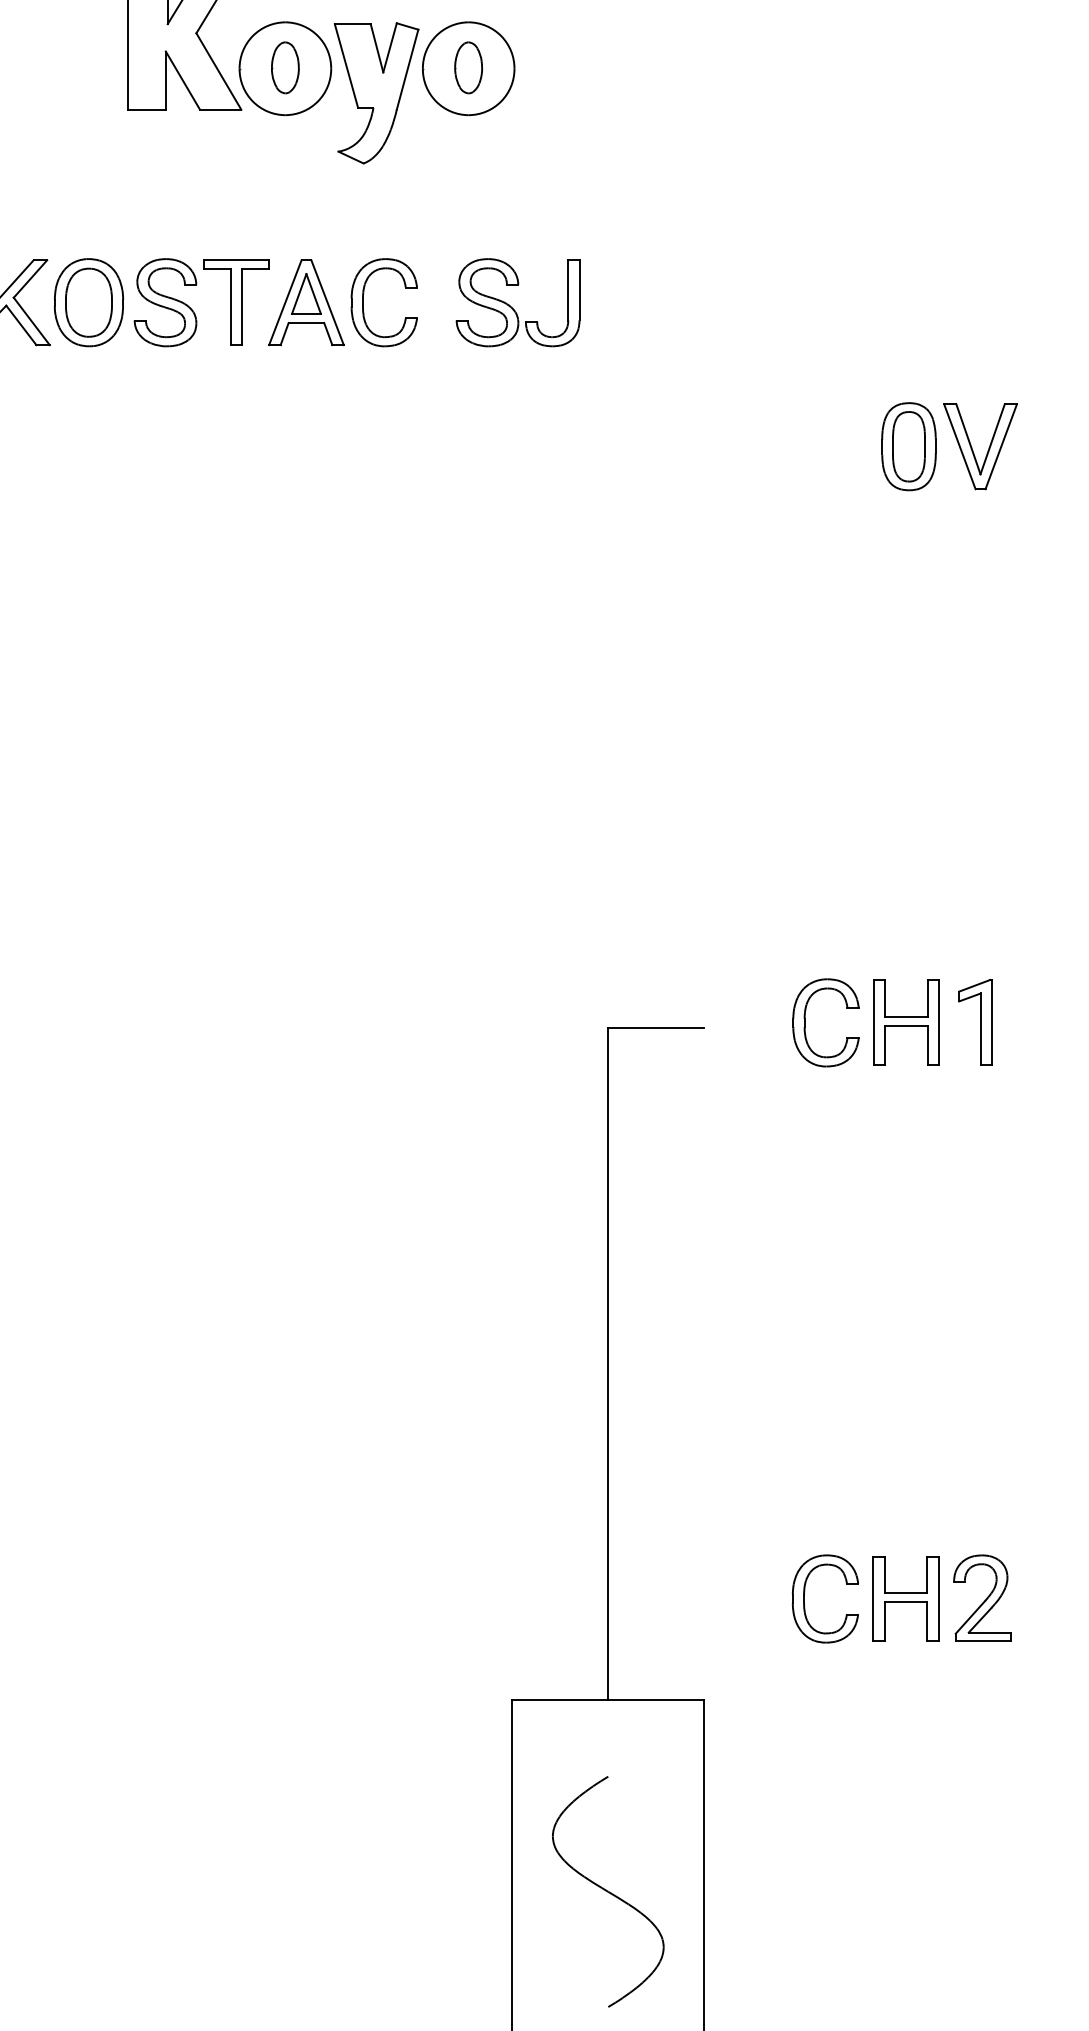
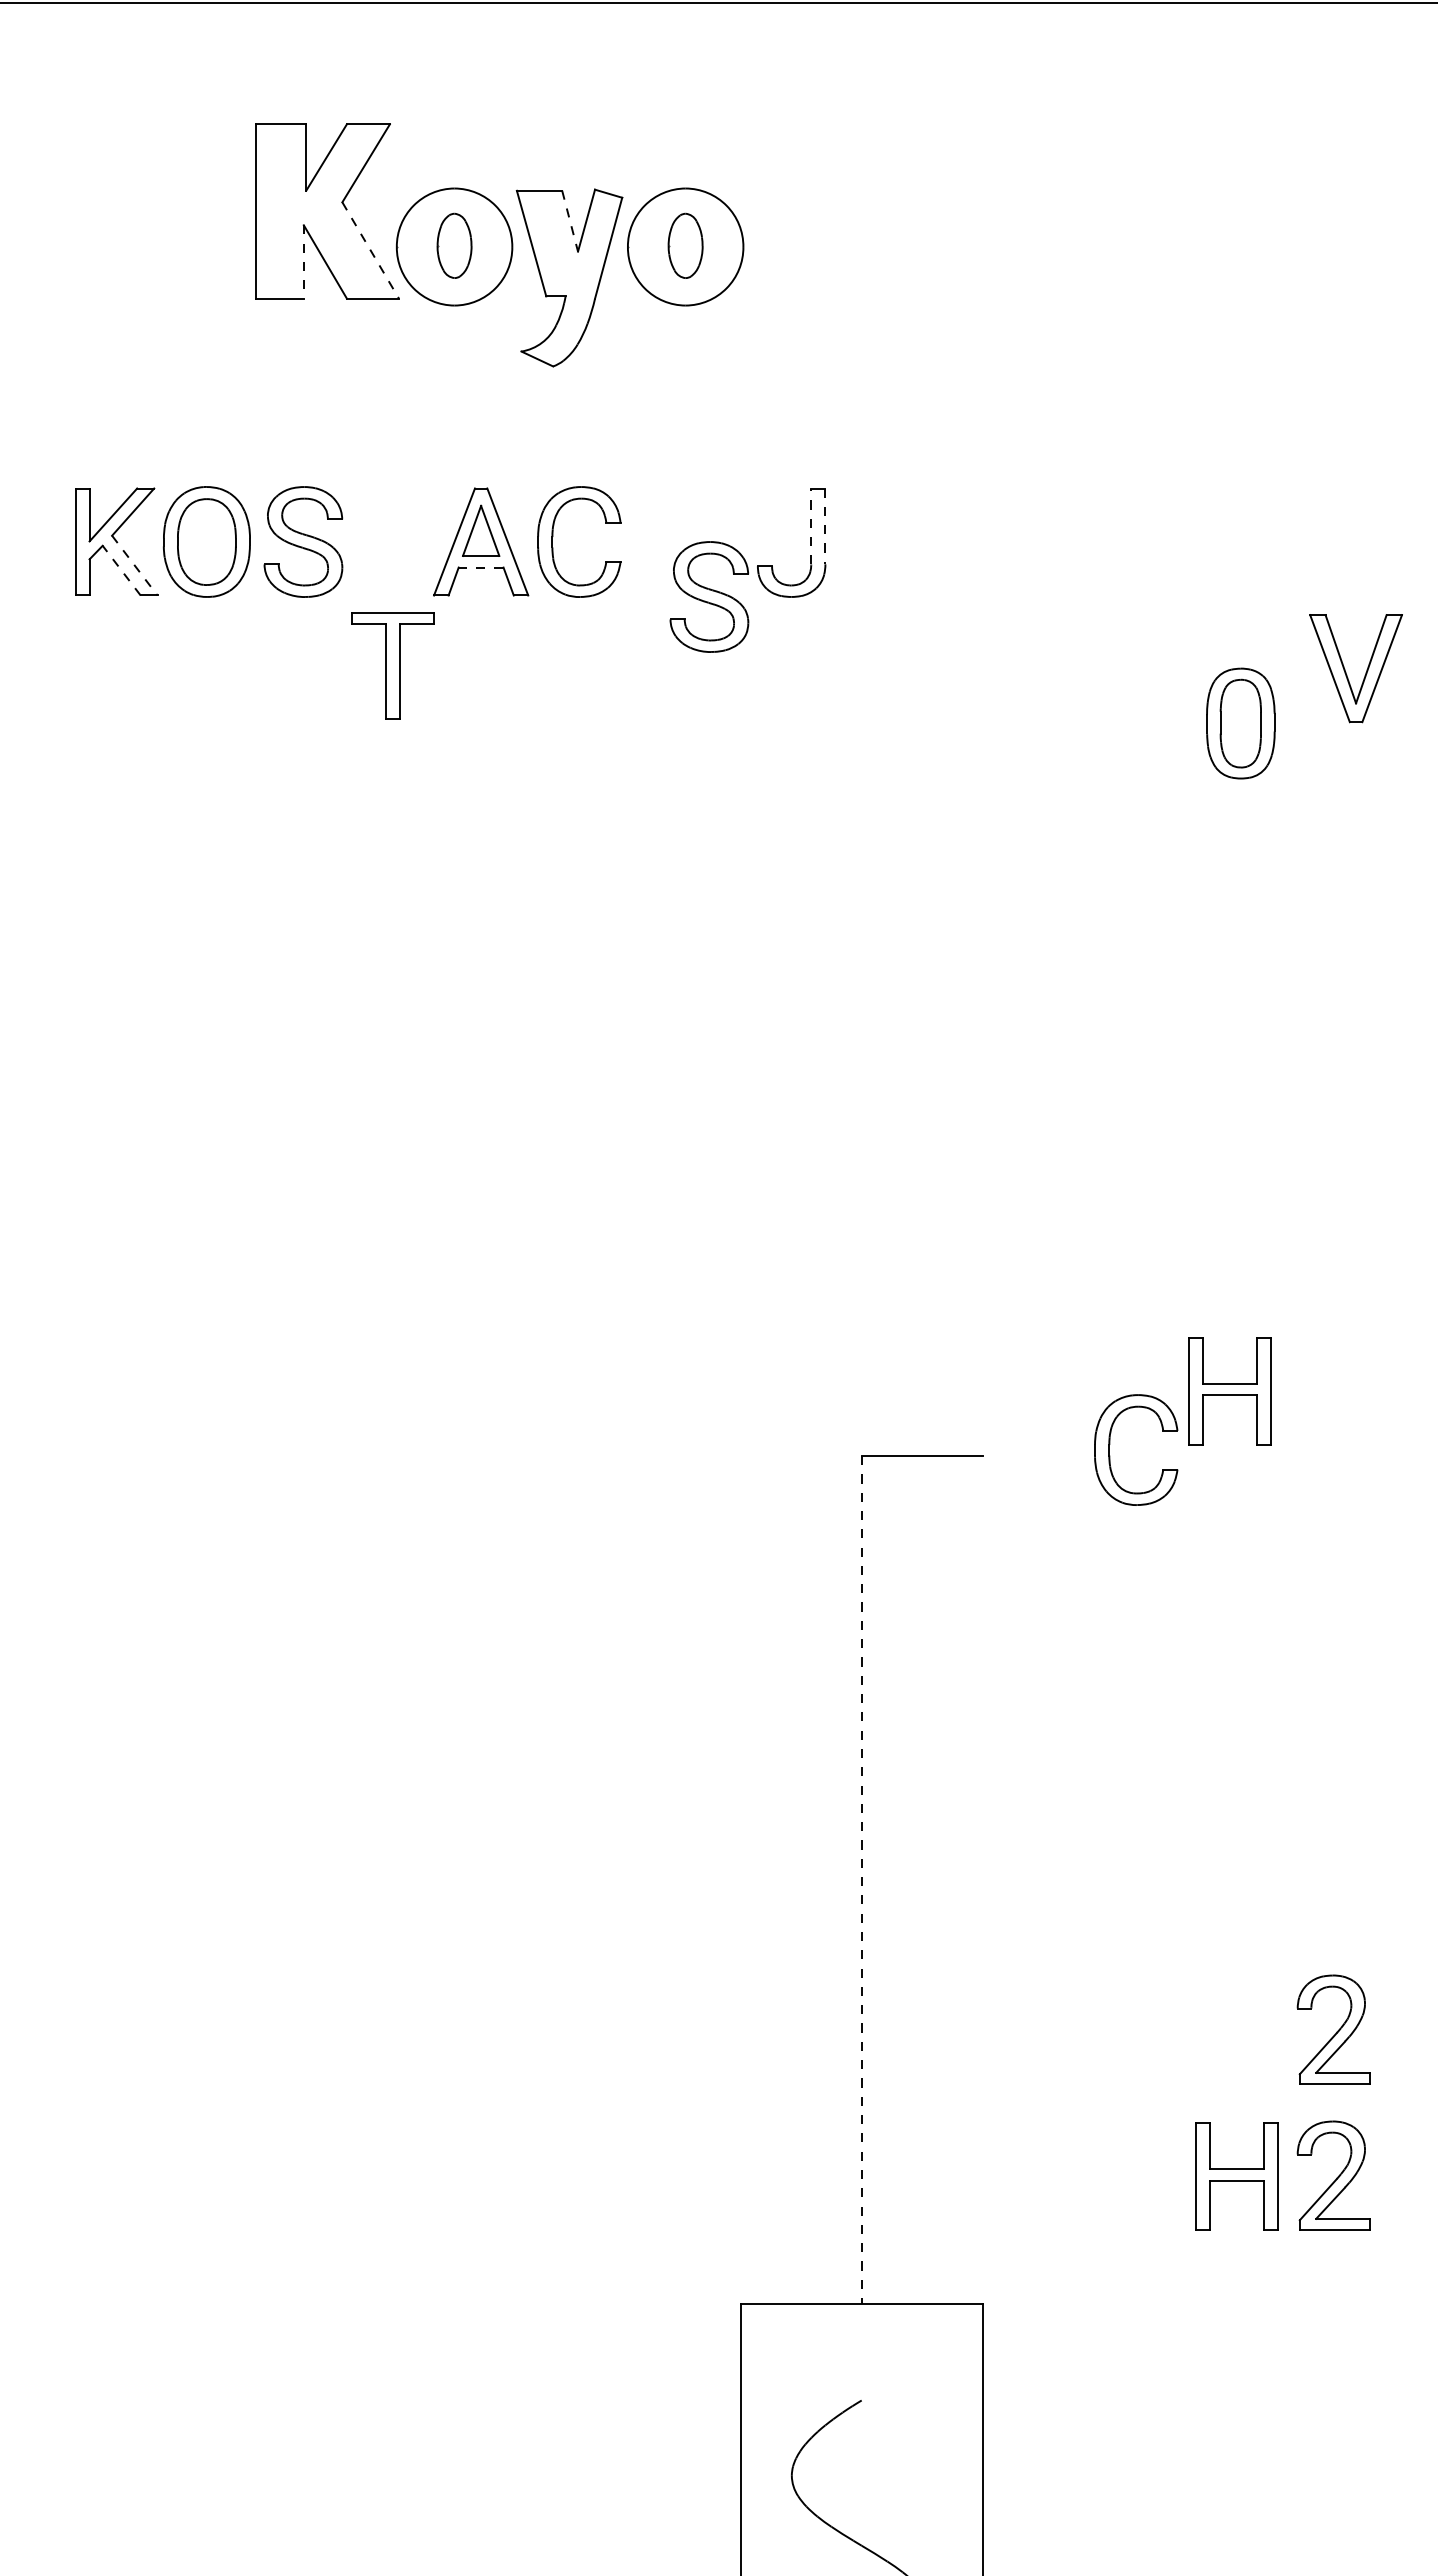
line: (377, 48) -> (570, 221), solid -> dashed
line: (218, 71) -> (370, 250), solid -> dashed
line: (165, 81) -> (303, 262), solid -> dashed
line: (568, 290) -> (811, 526), solid -> dashed
line: (579, 290) -> (825, 526), solid -> dashed
part: (236, 302) -> (392, 665), moved
part: (487, 302) -> (709, 596), moved
line: (31, 321) -> (134, 565), solid -> dashed
line: (305, 322) -> (480, 567), solid -> dashed
line: (21, 325) -> (121, 570), solid -> dashed
part: (972, 449) -> (1346, 672), moved
part: (980, 1022) -> (1331, 1449), removed
part: (906, 1023) -> (1229, 1391), moved
line: (608, 1363) -> (861, 1879), solid -> dashed
part: (982, 1482) -> (1333, 2029), added
part: (804, 1599) -> (1109, 2176), removed

